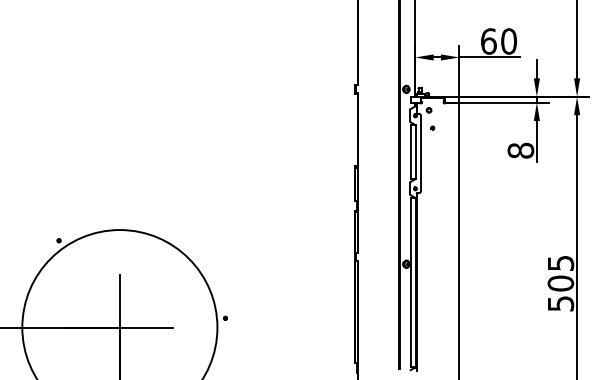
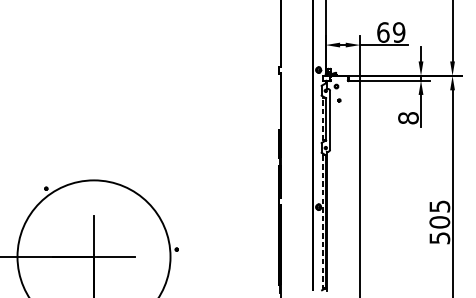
text: (509, 41) -> (399, 32), 60 -> 69
line: (411, 152) -> (322, 119), solid -> dashed
line: (411, 282) -> (322, 221), solid -> dashed

